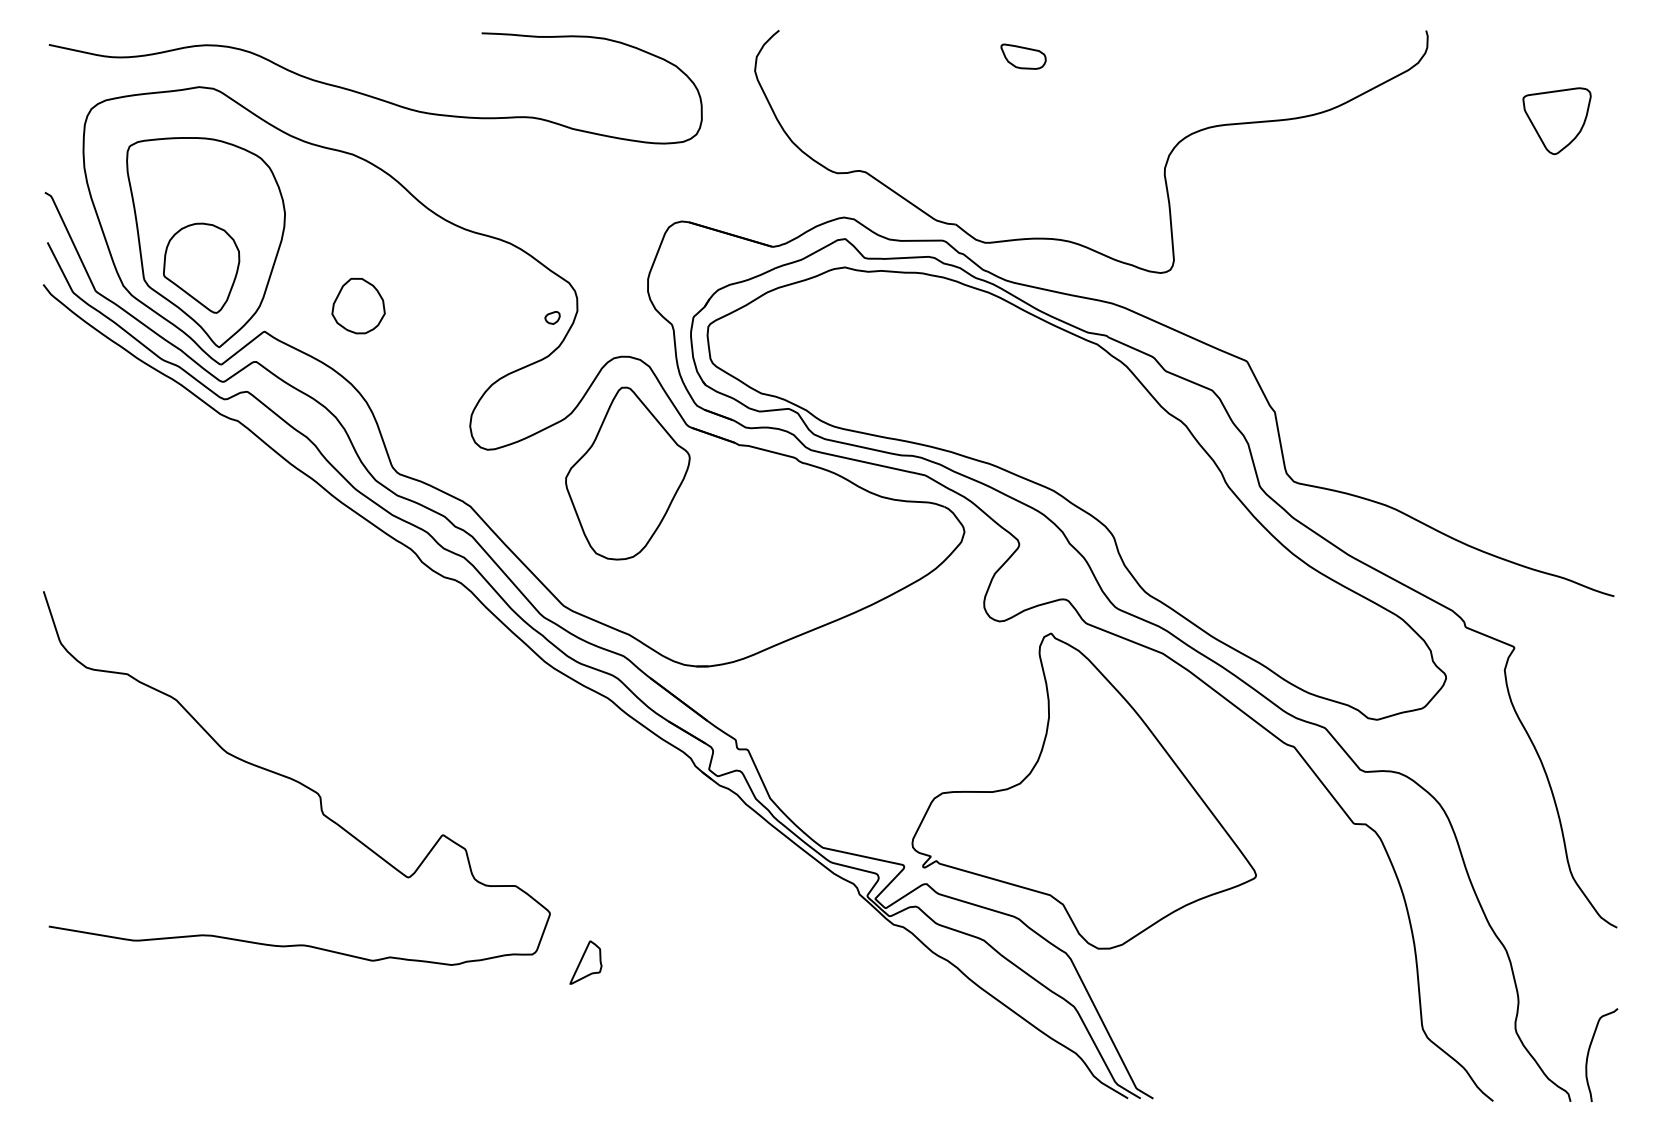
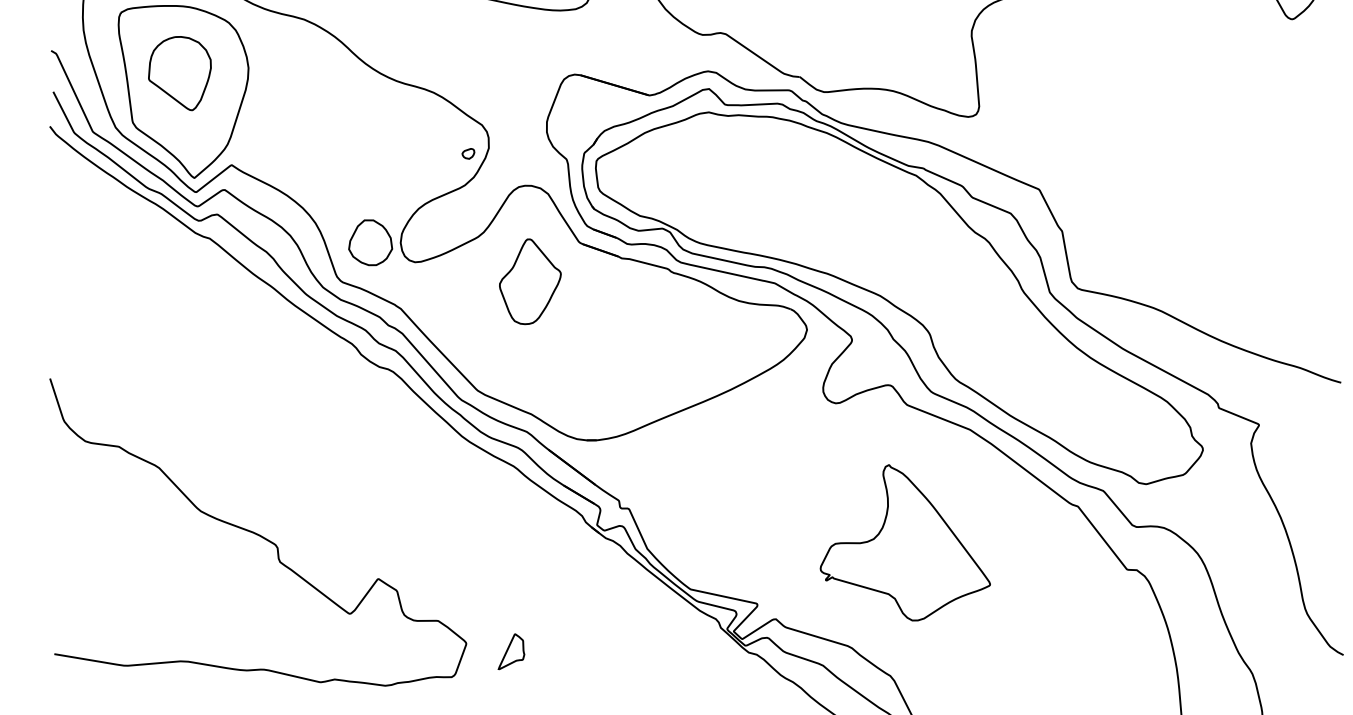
part: (201, 267) -> (179, 72), moved
part: (358, 306) -> (370, 243), moved
part: (627, 473) -> (530, 281), size x0.6
part: (1083, 790) -> (904, 542), size x0.6
part: (585, 962) -> (511, 651), moved

